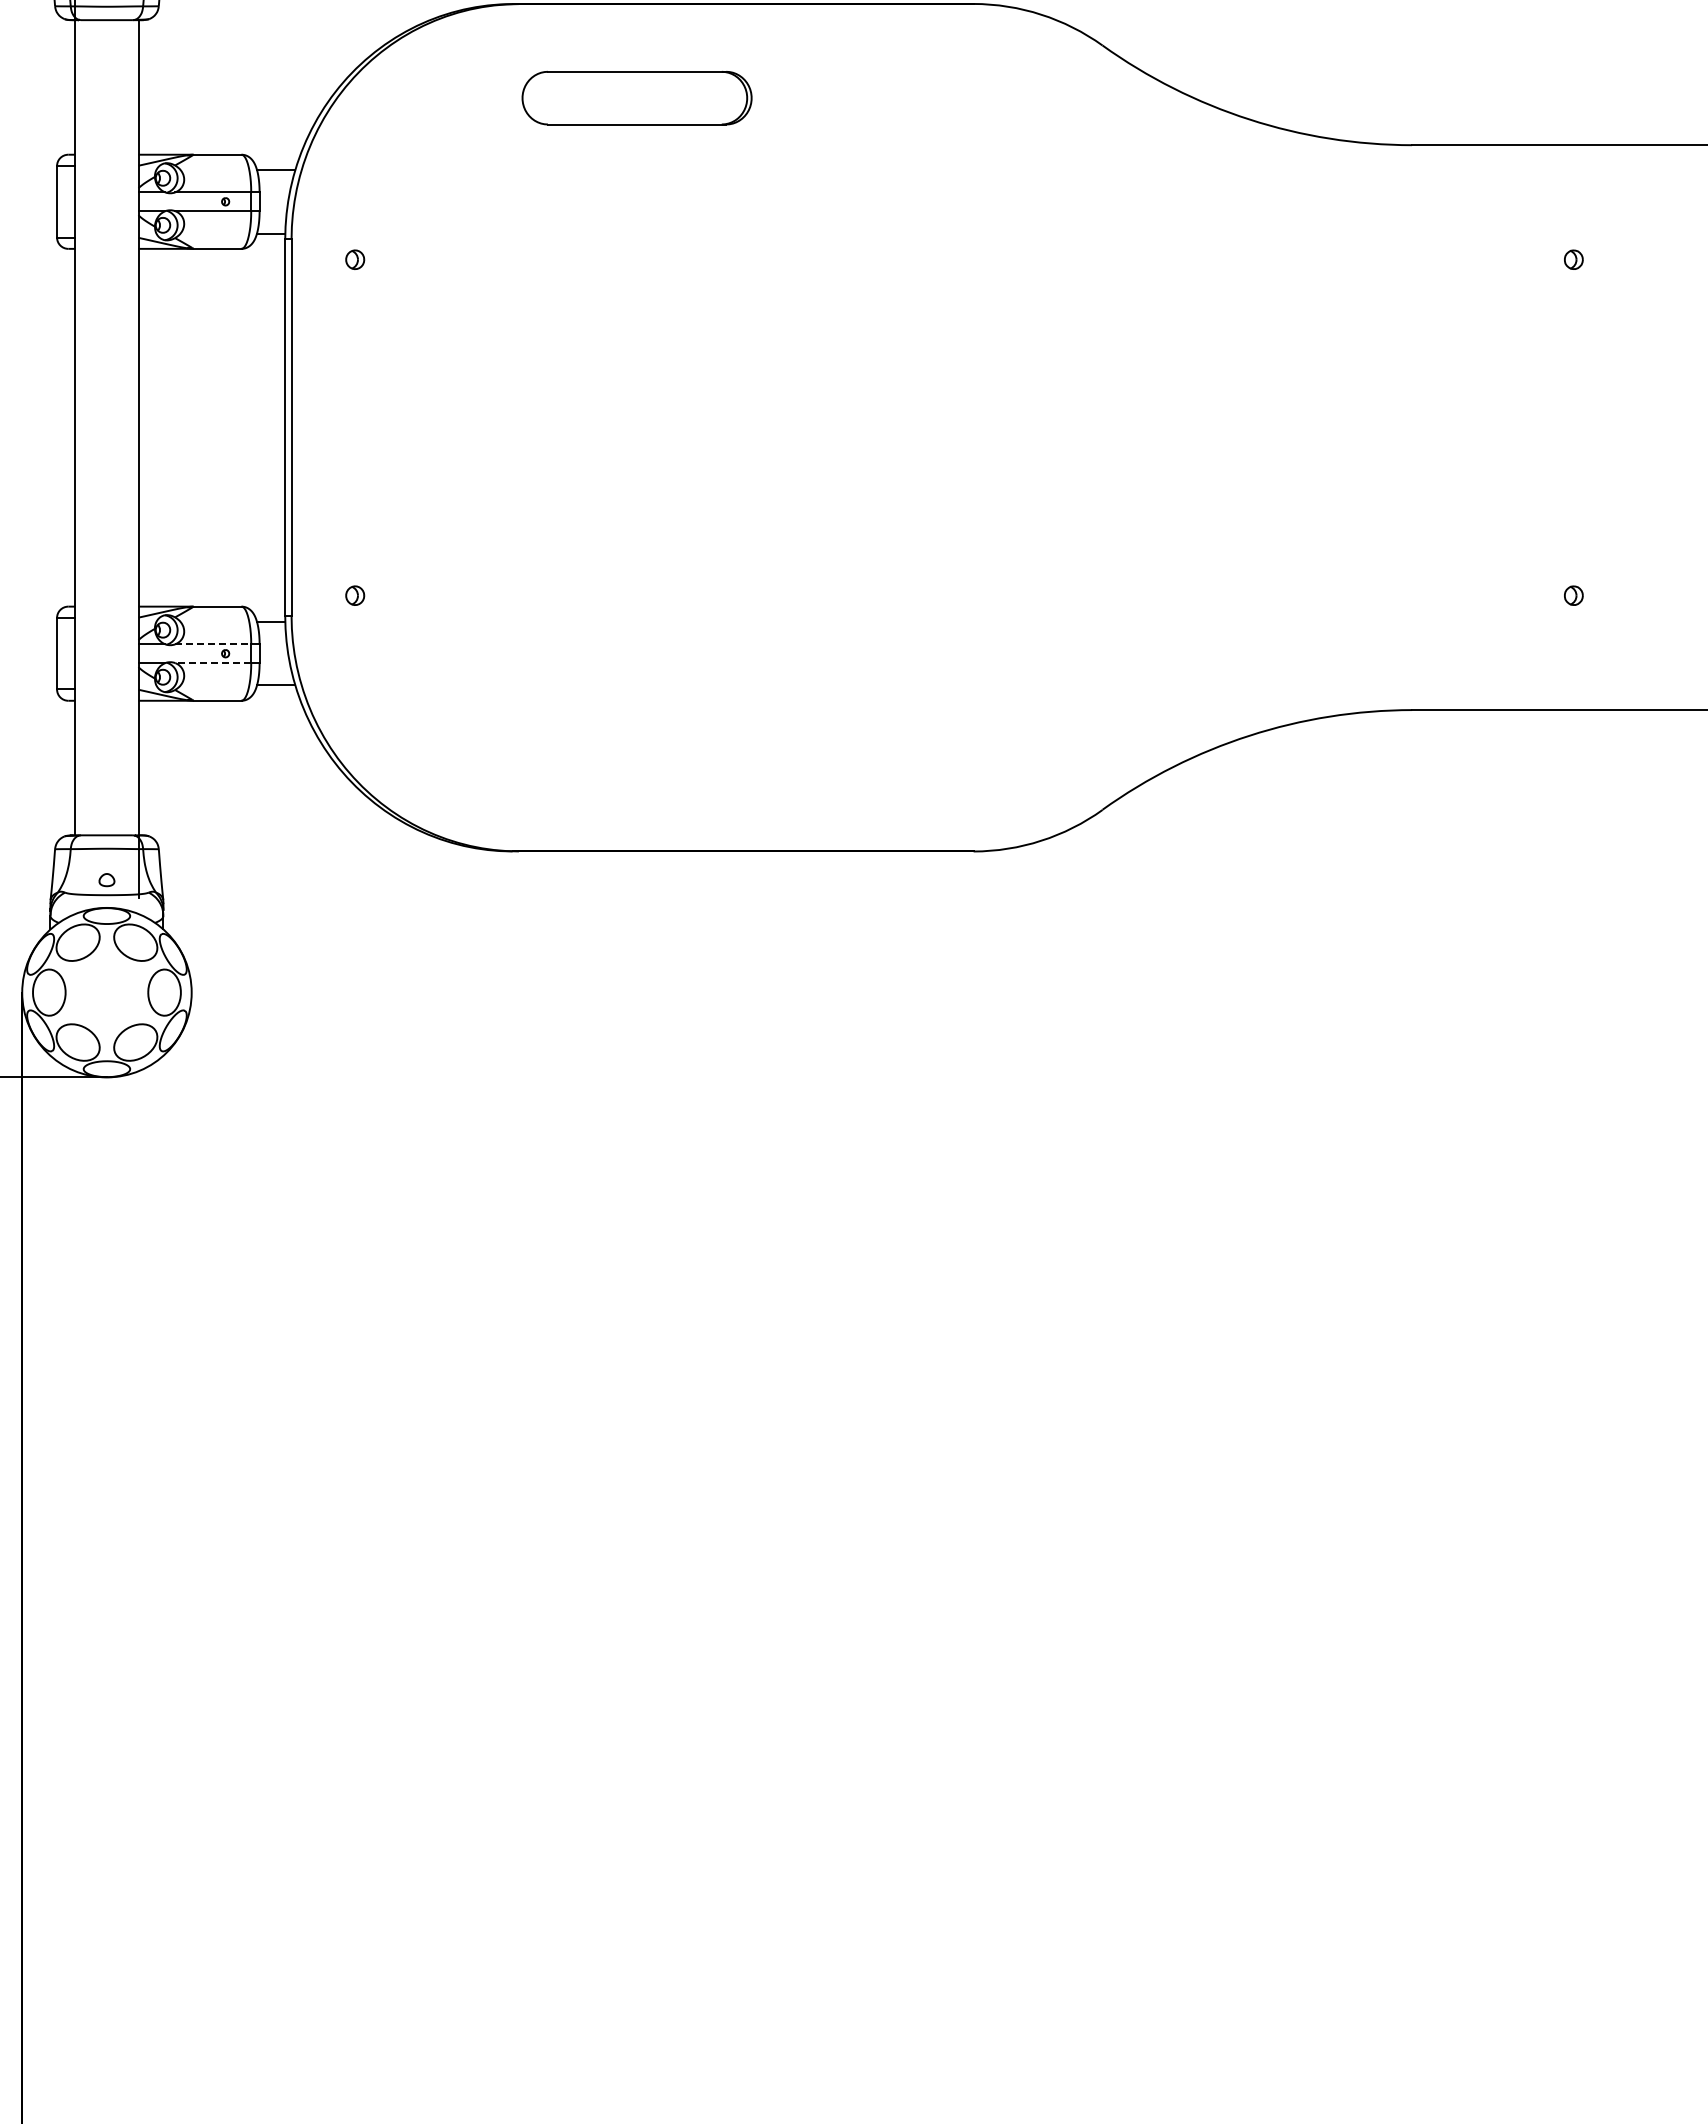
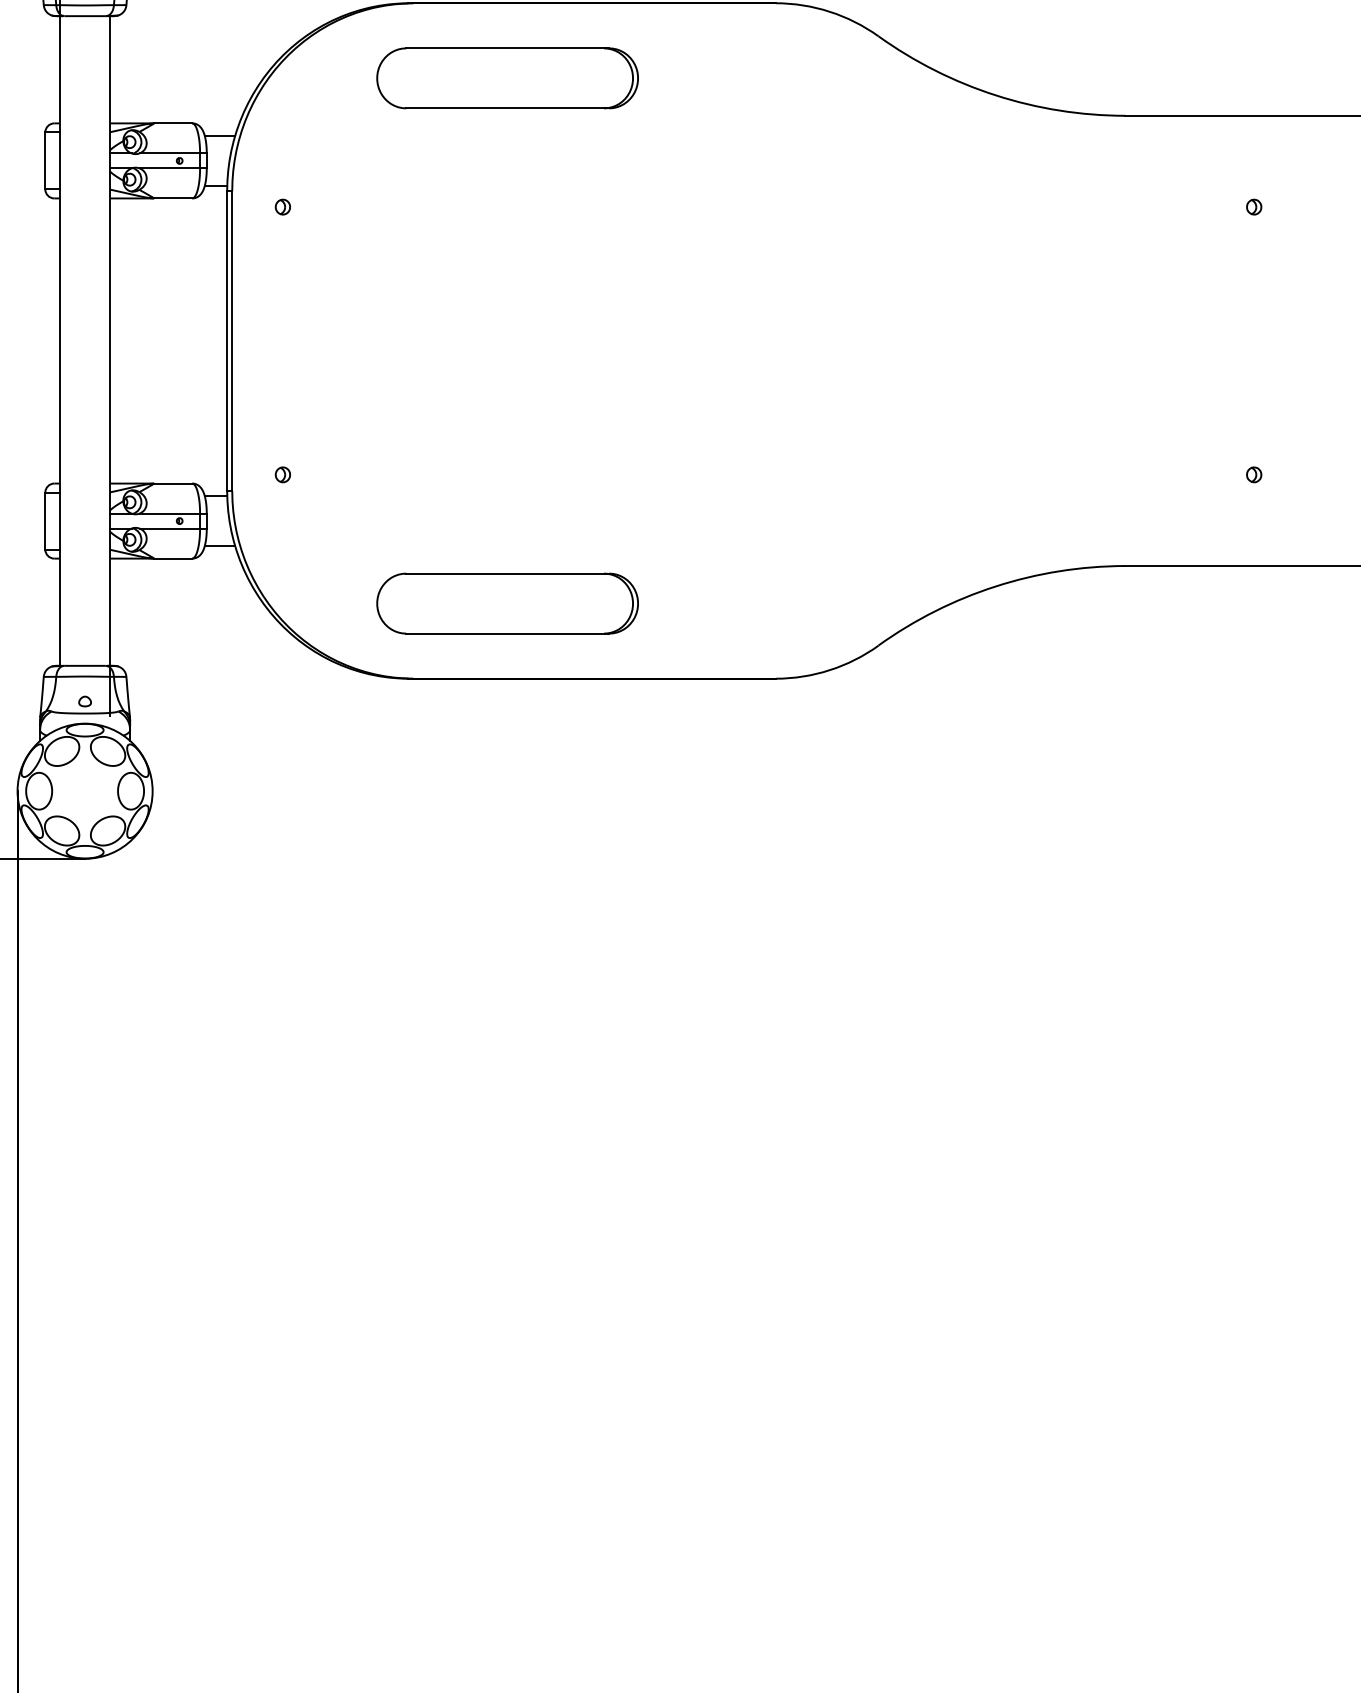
part: (636, 97) -> (507, 77), size x1.43
line: (213, 644) -> (170, 513), dashed -> solid
line: (213, 663) -> (170, 528), dashed -> solid
part: (636, 756) -> (507, 603), added

